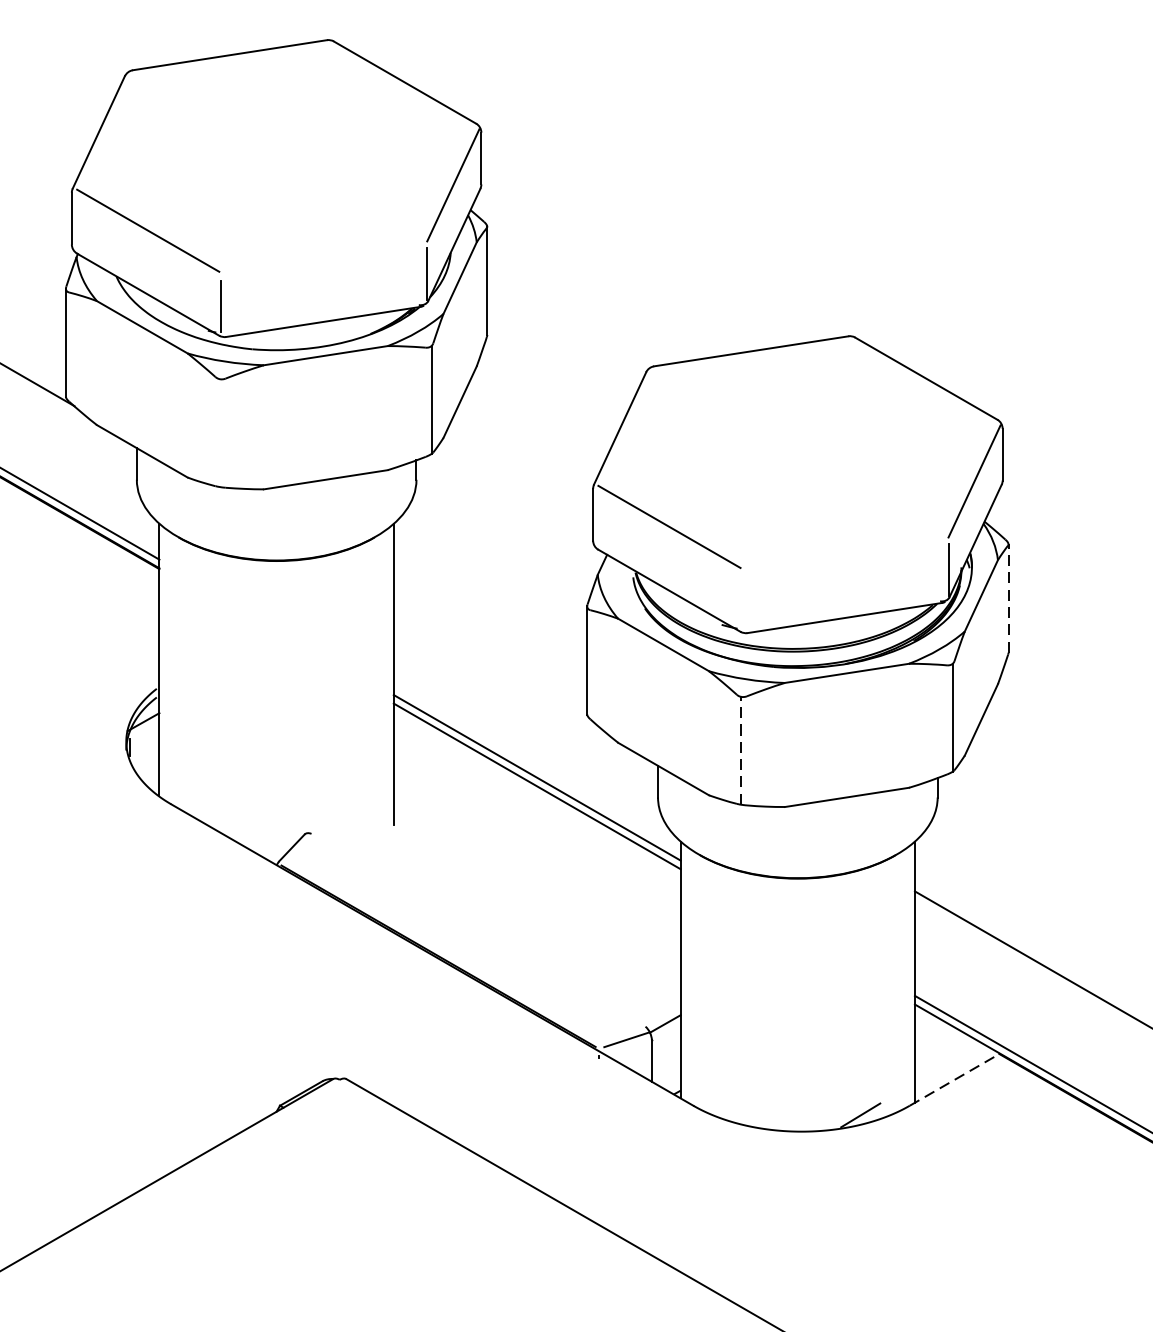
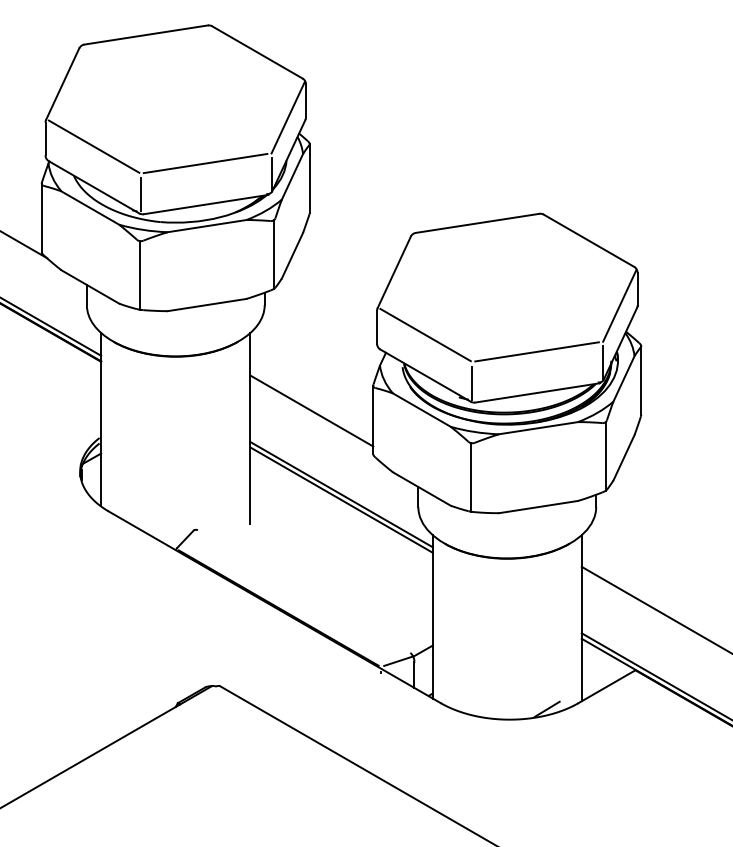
line: (323, 257) -> (205, 163), added
line: (219, 433) -> (139, 275), added
line: (843, 552) -> (536, 351), added
line: (1008, 598) -> (641, 380), dashed -> solid
line: (743, 601) -> (472, 382), added
line: (490, 645) -> (311, 410), added
line: (741, 749) -> (471, 476), dashed -> solid
line: (953, 1079) -> (606, 686), dashed -> solid

